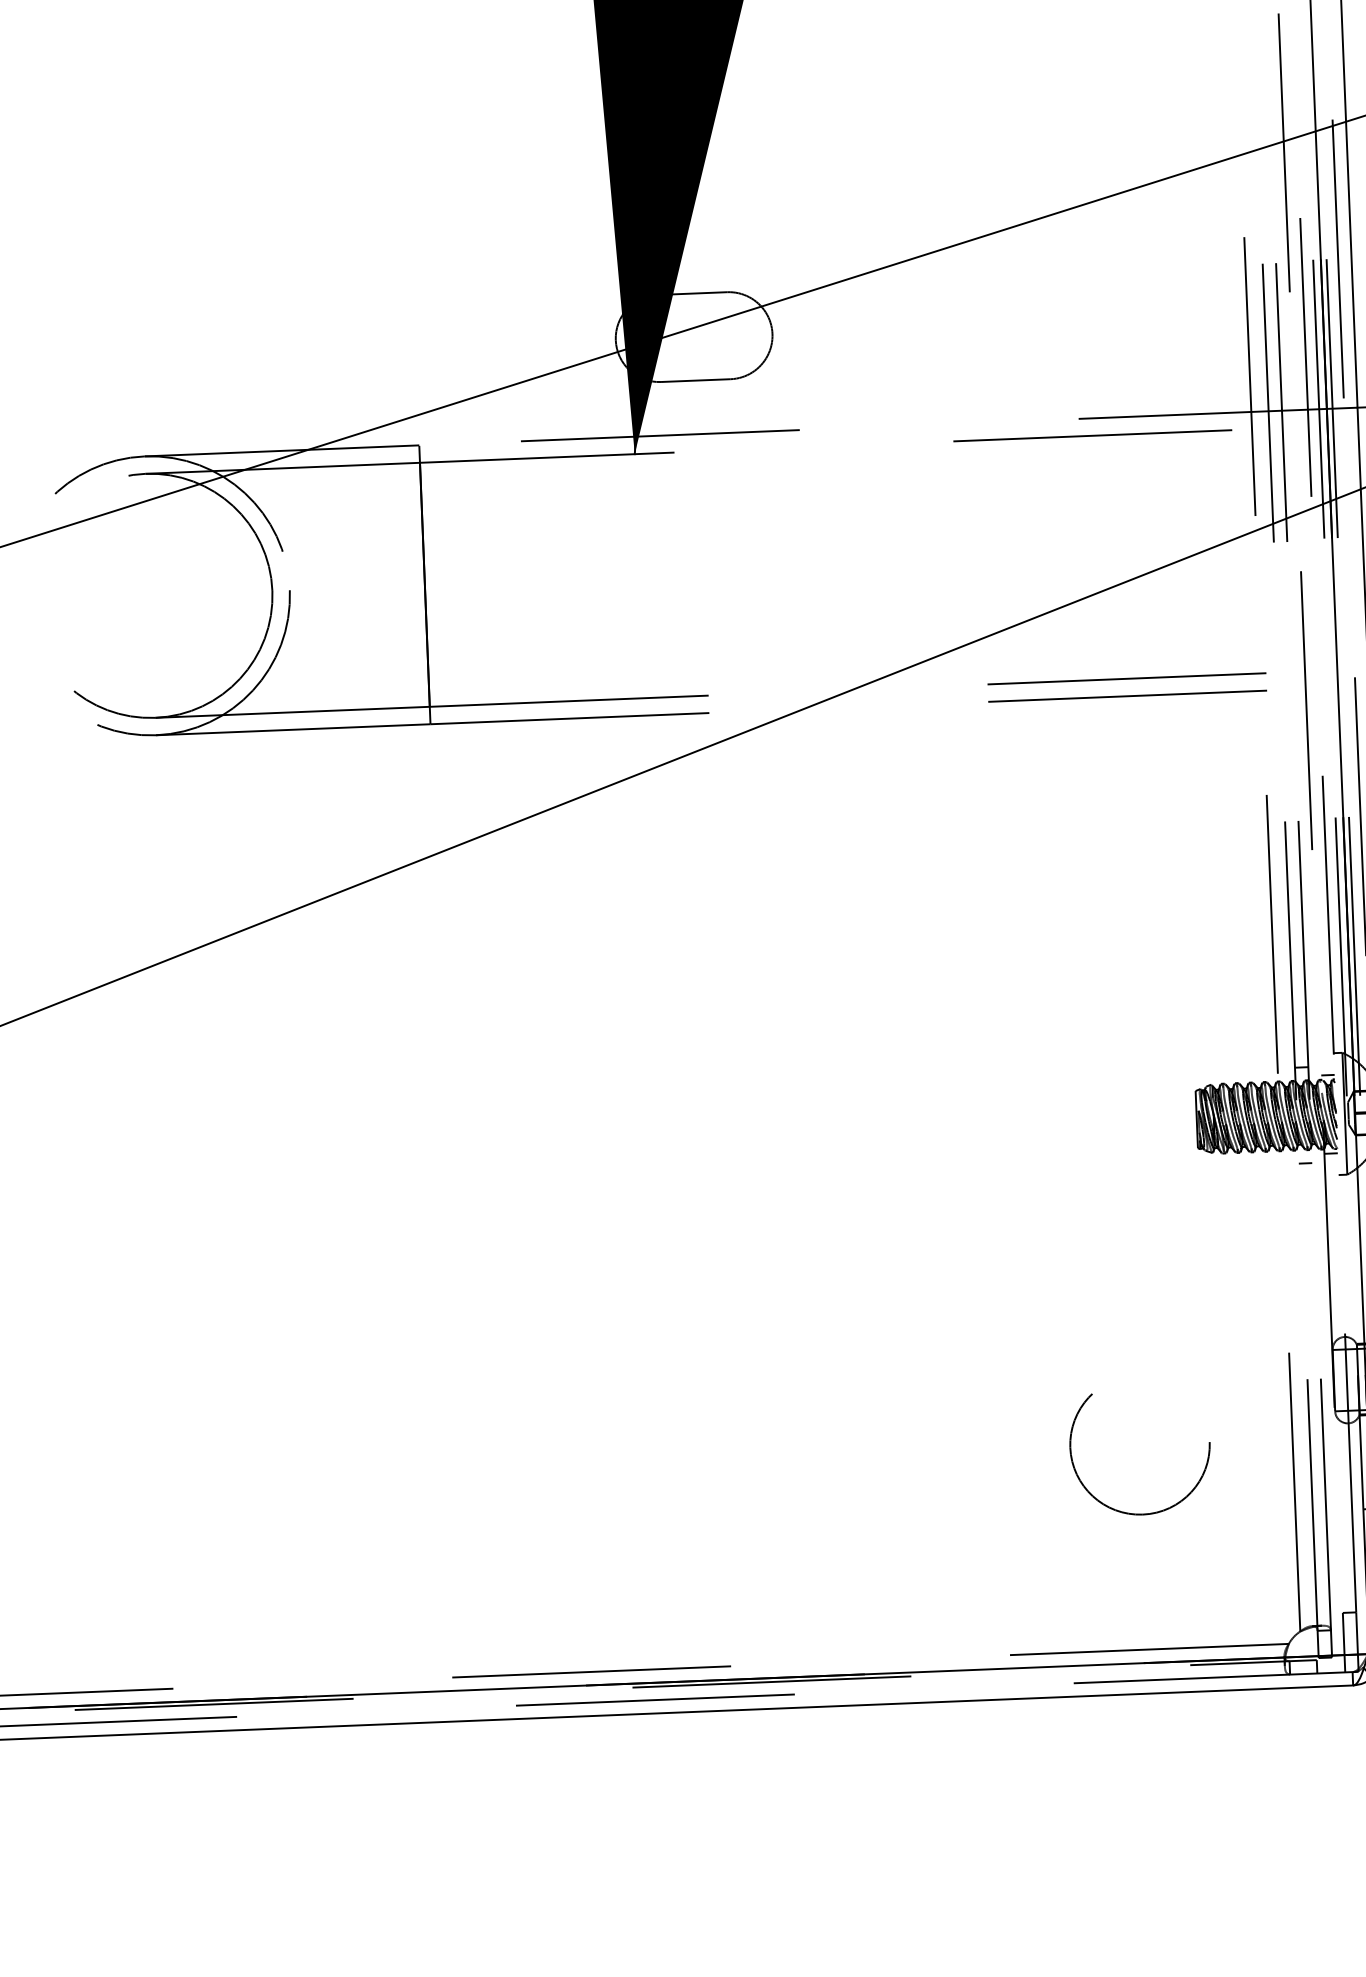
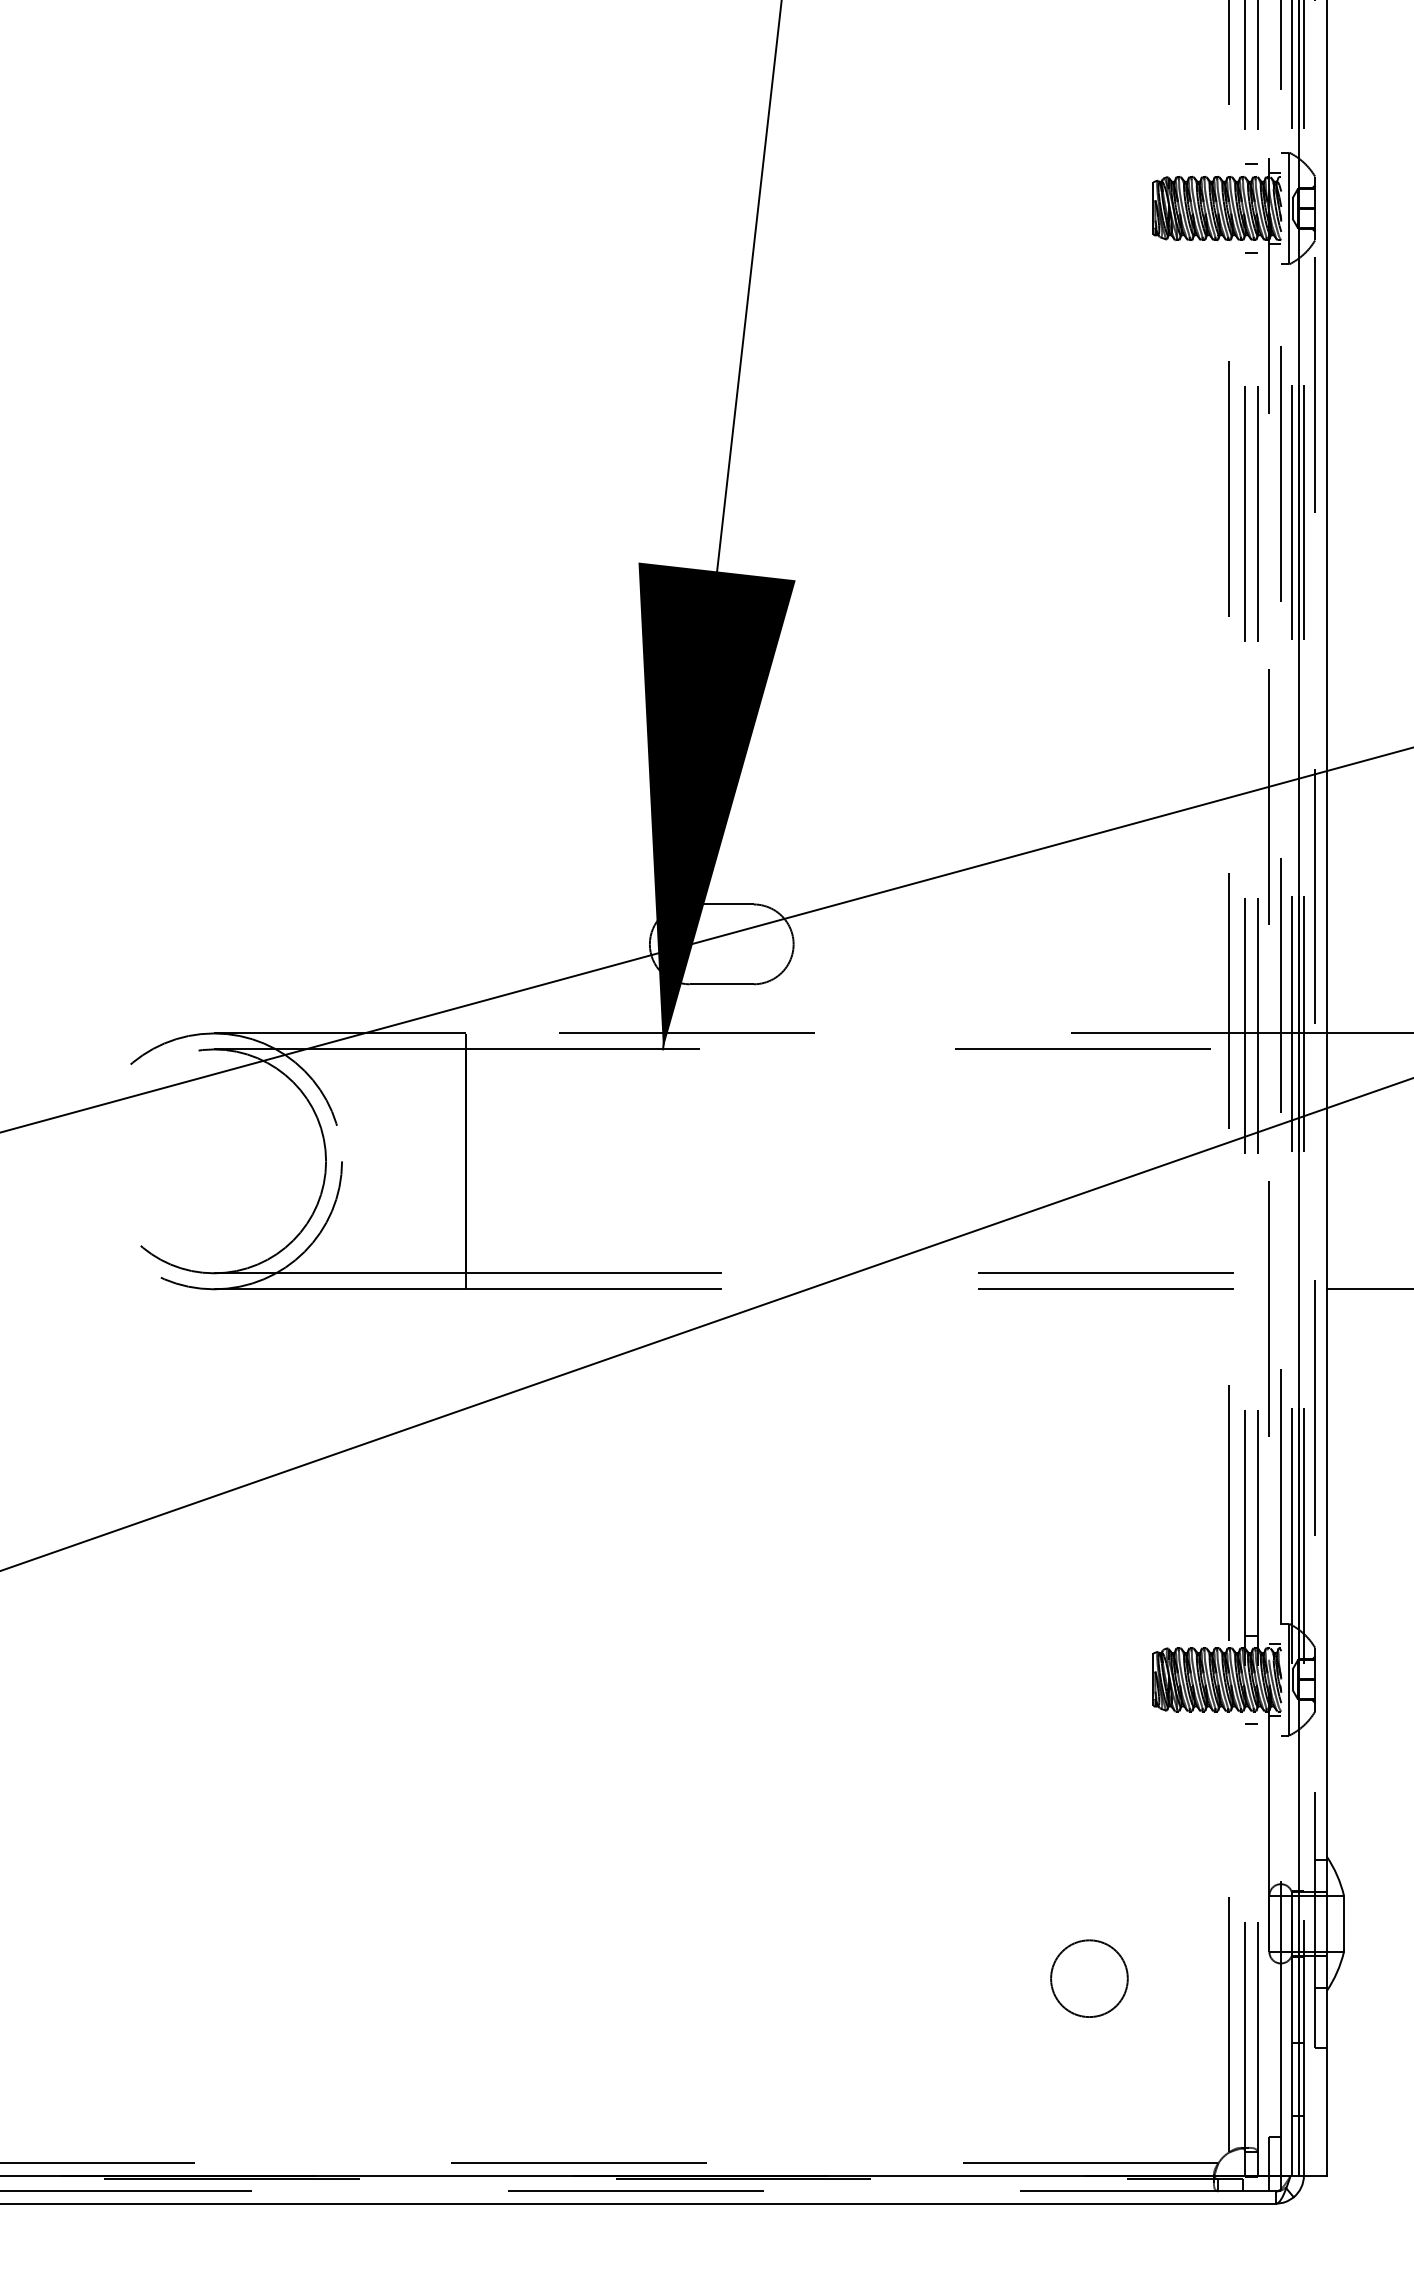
circle: (1140, 1453) -> (1089, 1983), size x0.6

